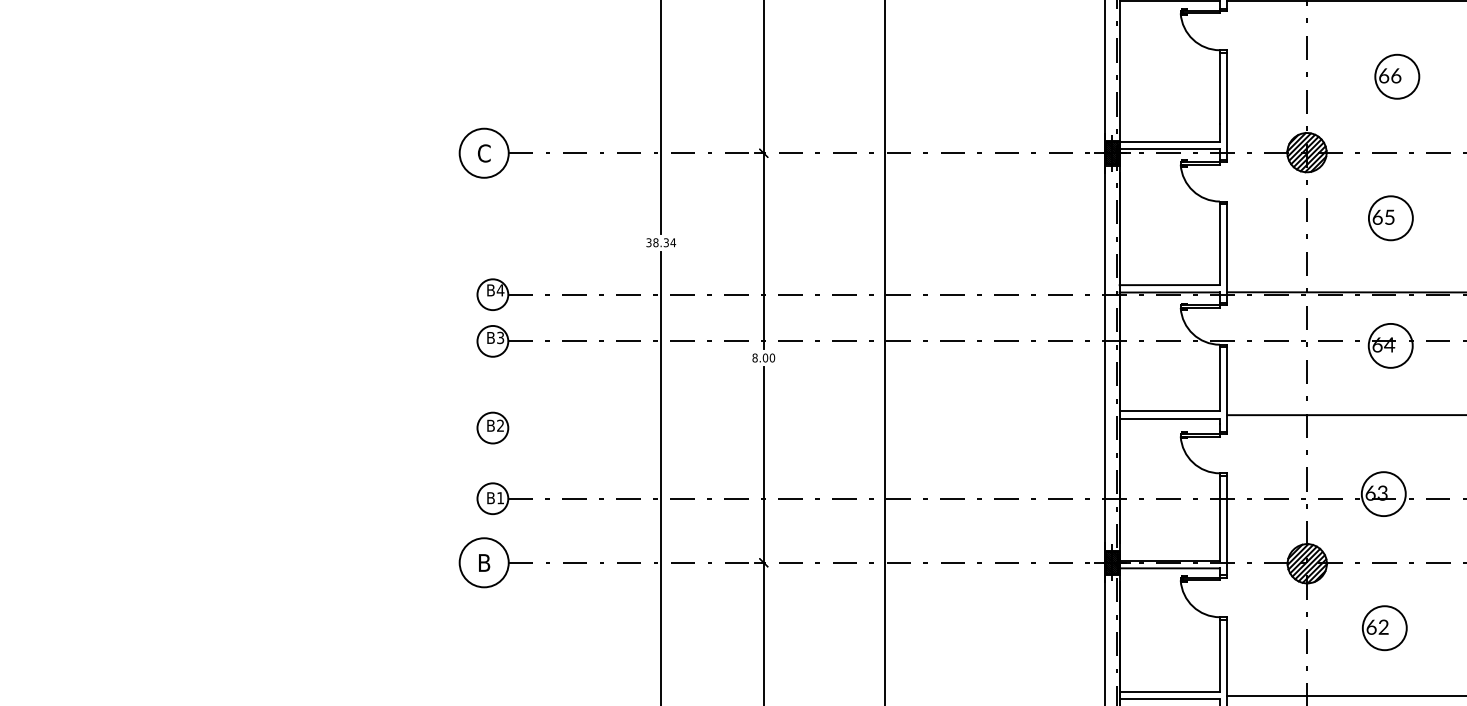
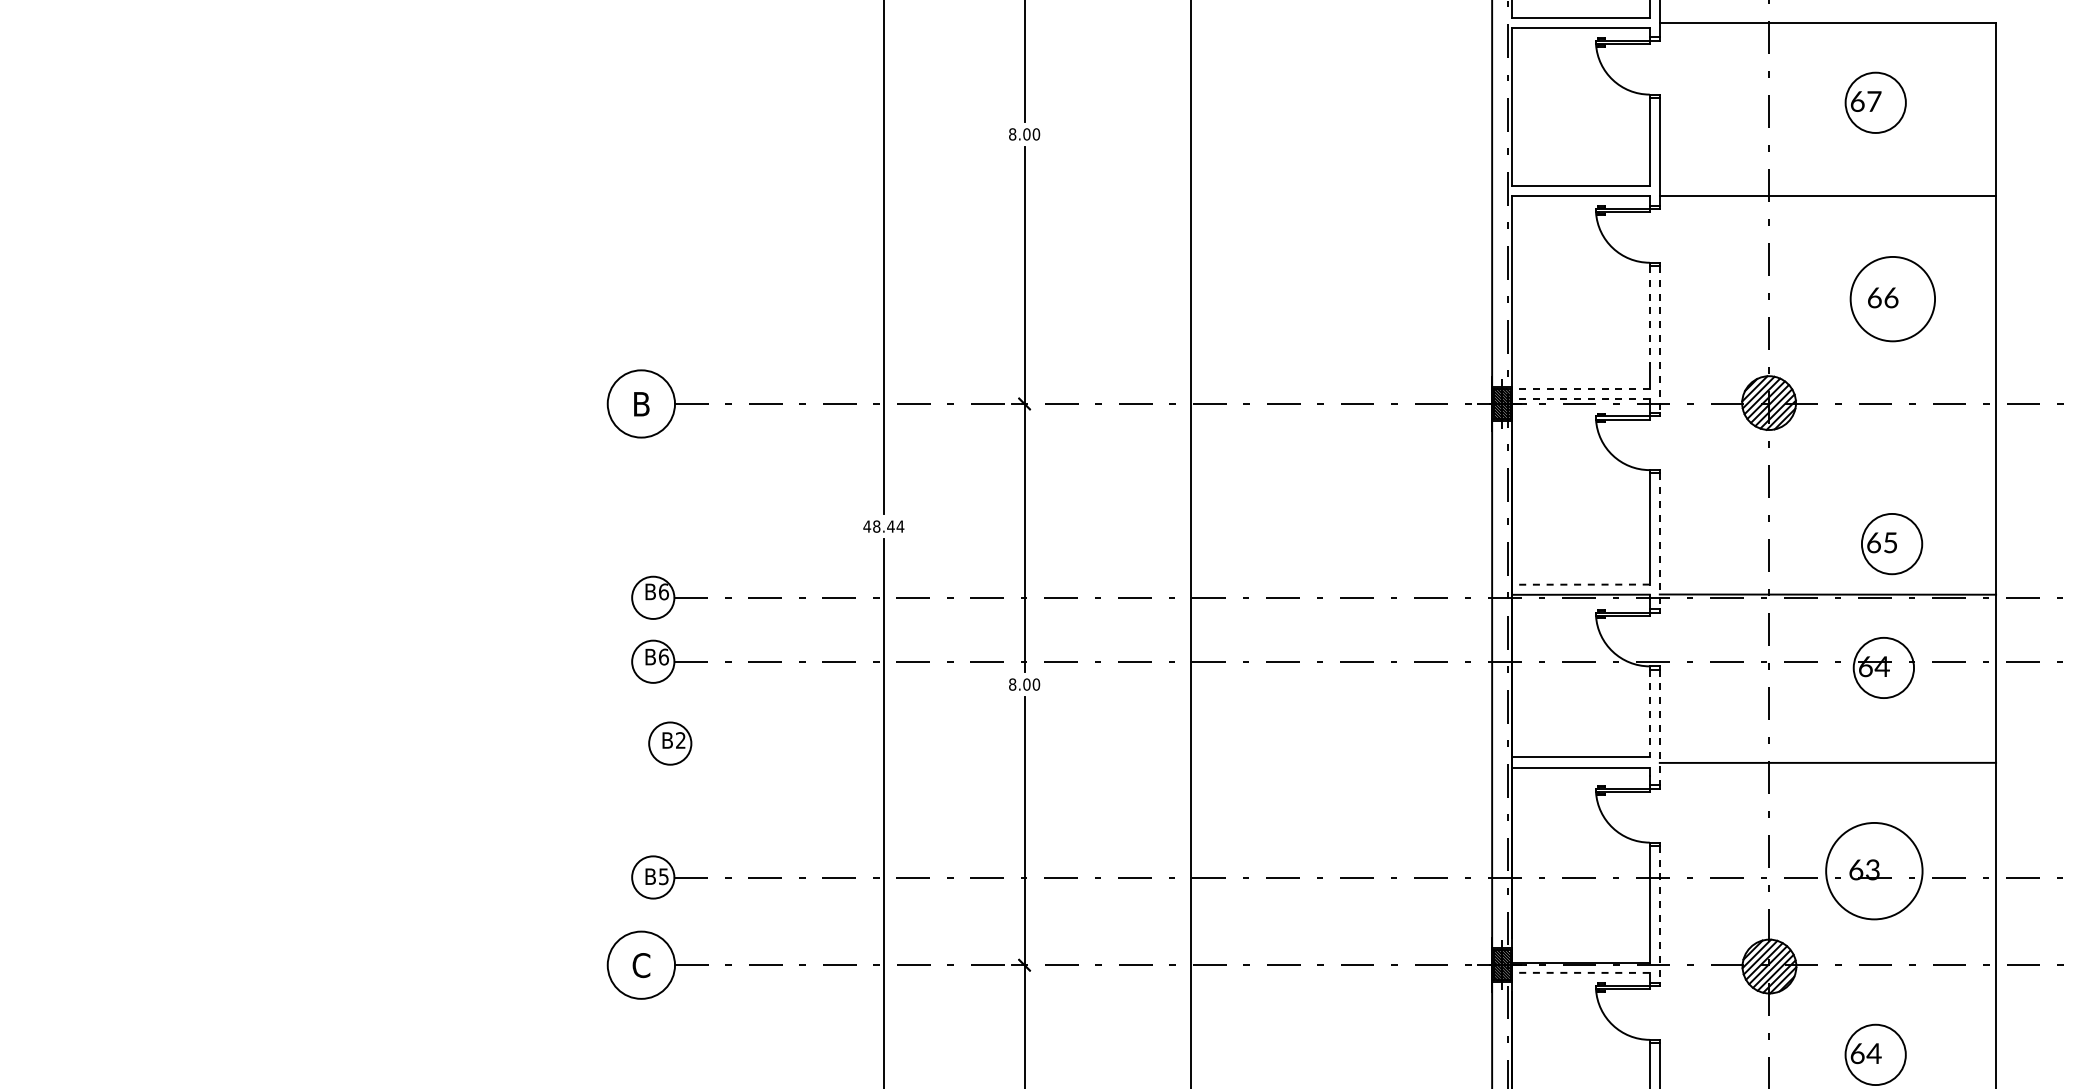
circle: (1397, 77) -> (1892, 299), size x1.4
line: (1219, 88) -> (1649, 315), solid -> dashed
line: (1227, 106) -> (1659, 340), solid -> dashed
line: (1170, 141) -> (1581, 388), solid -> dashed
line: (1170, 149) -> (1581, 398), solid -> dashed
text: (484, 152) -> (641, 403), C -> B
part: (1391, 218) -> (1892, 544), moved
text: (657, 242) -> (878, 526), 38.34 -> 48.44
line: (1227, 253) -> (1659, 541), solid -> dashed
line: (1170, 284) -> (1581, 584), solid -> dashed
text: (500, 290) -> (663, 591), B4 -> B6
text: (500, 337) -> (663, 656), B3 -> B6
line: (1219, 379) -> (1649, 713), solid -> dashed
line: (1227, 389) -> (1659, 727), solid -> dashed
part: (493, 427) -> (670, 743), moved
circle: (1383, 494) -> (1874, 871), size x1.6
text: (500, 498) -> (663, 876), B1 -> B5
line: (1227, 525) -> (1659, 914), solid -> dashed
text: (484, 562) -> (641, 965), B -> C
line: (1170, 568) -> (1581, 972), solid -> dashed
text: (1383, 627) -> (1873, 1053), 62 -> 64

